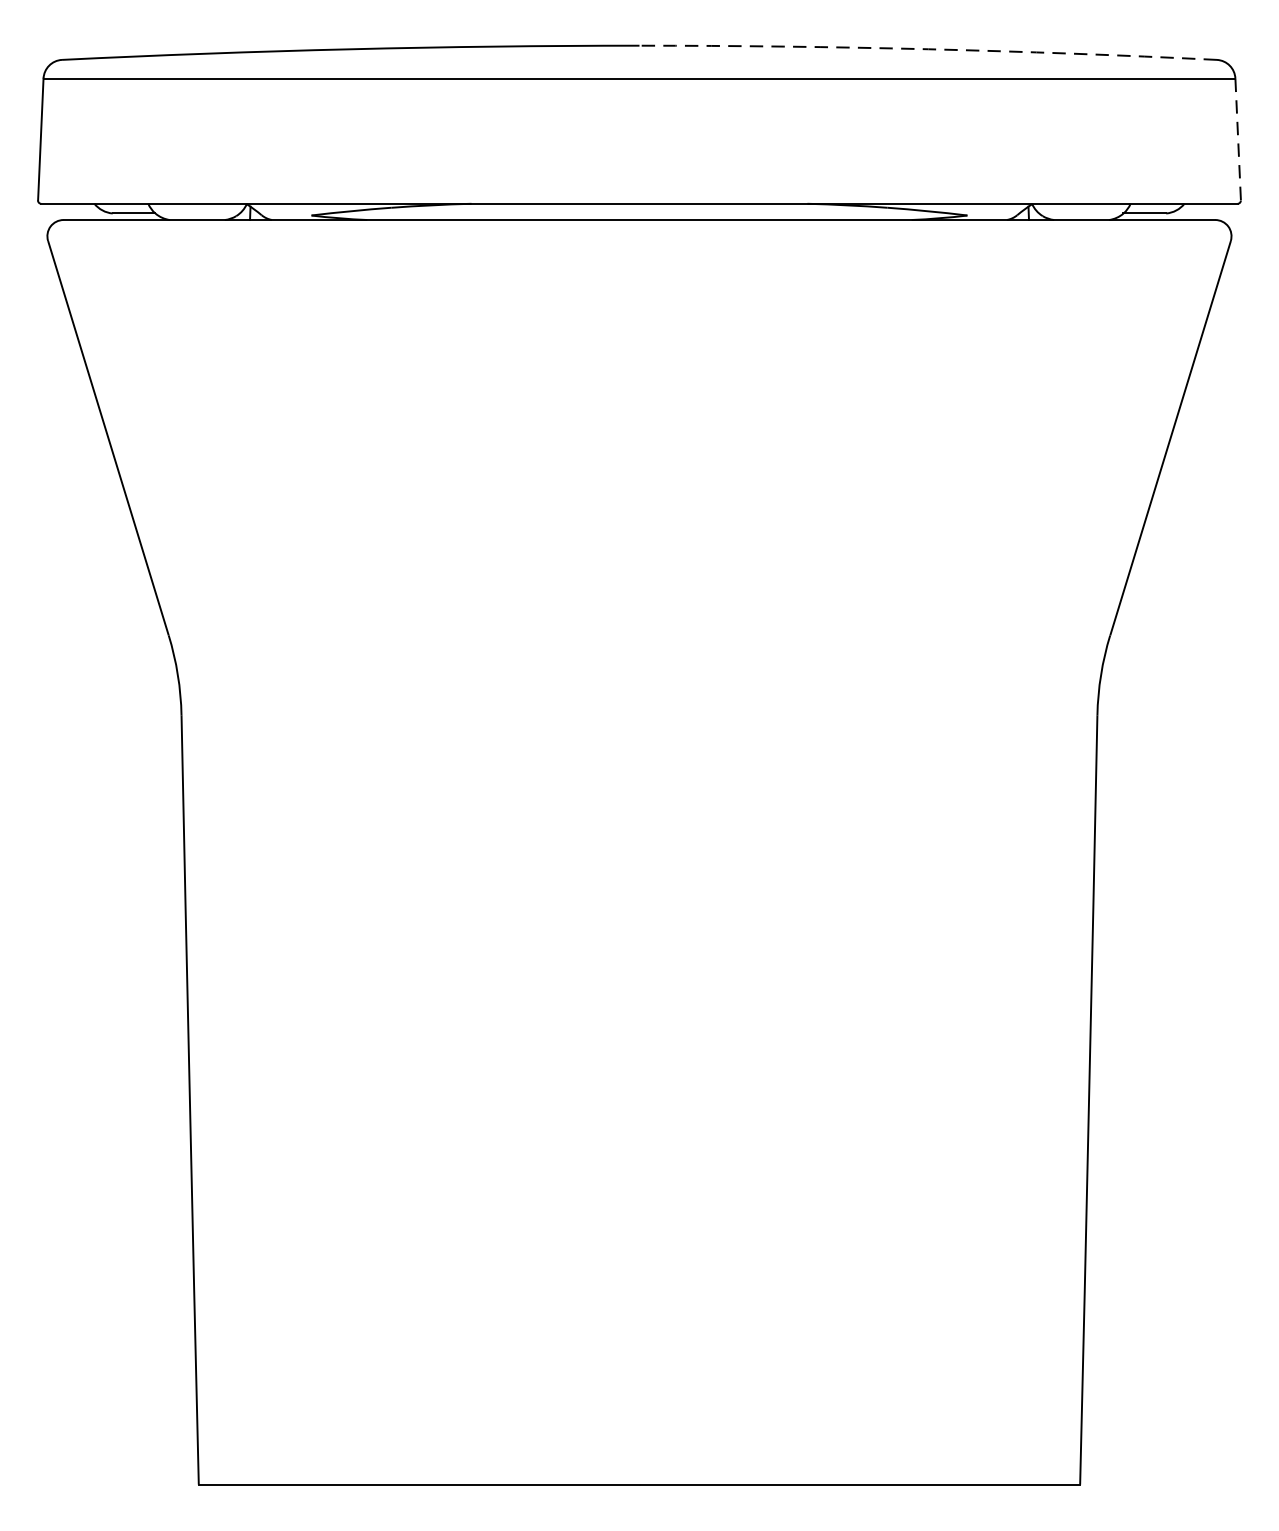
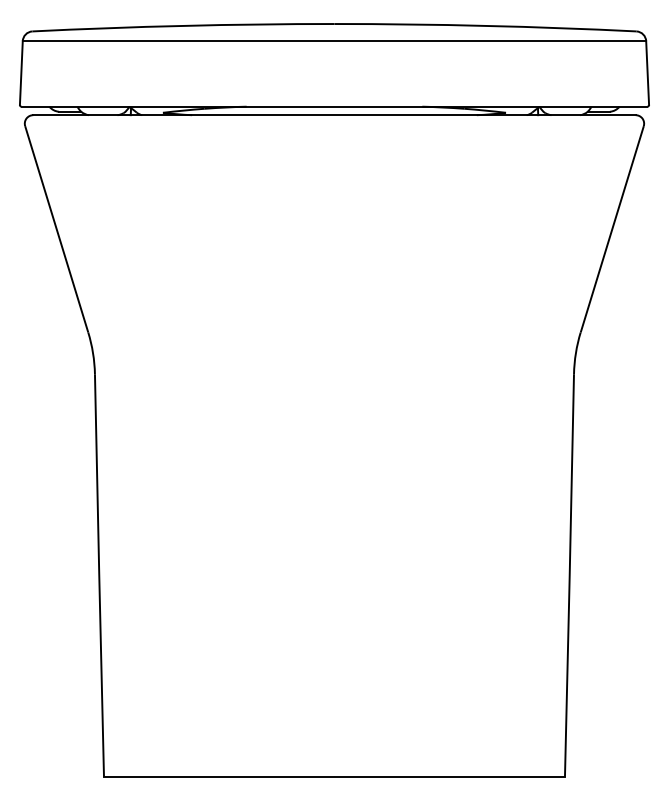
arc: (928, 48) -> (485, 25), dashed -> solid
line: (1237, 140) -> (647, 73), dashed -> solid

